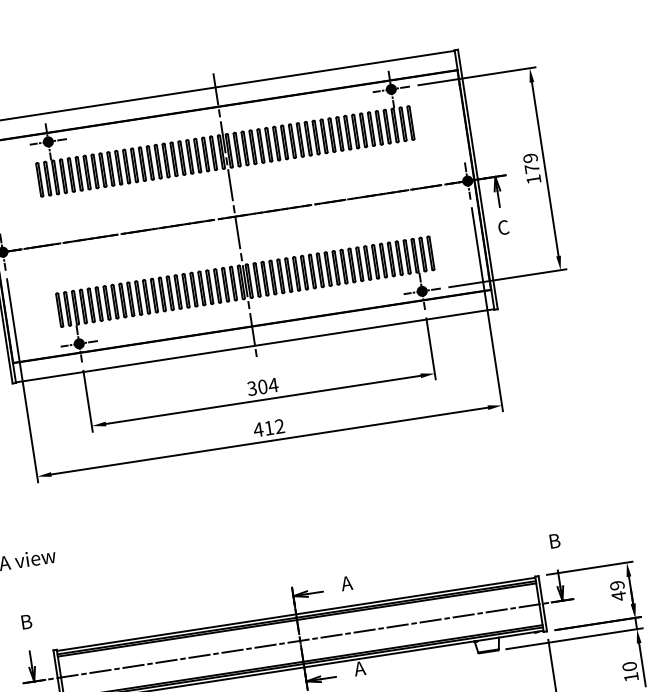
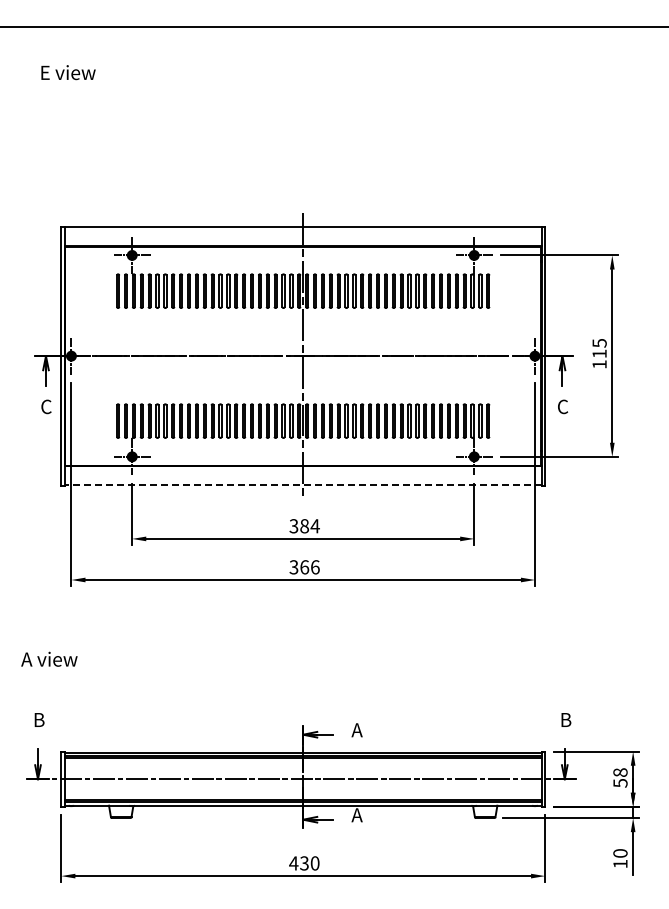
text: (531, 163) -> (599, 348), 179 -> 115
line: (255, 345) -> (303, 484), solid -> dashed
text: (262, 387) -> (304, 526), 304 -> 384
text: (269, 428) -> (304, 567), 412 -> 366
text: (618, 591) -> (620, 778), 49 -> 58

